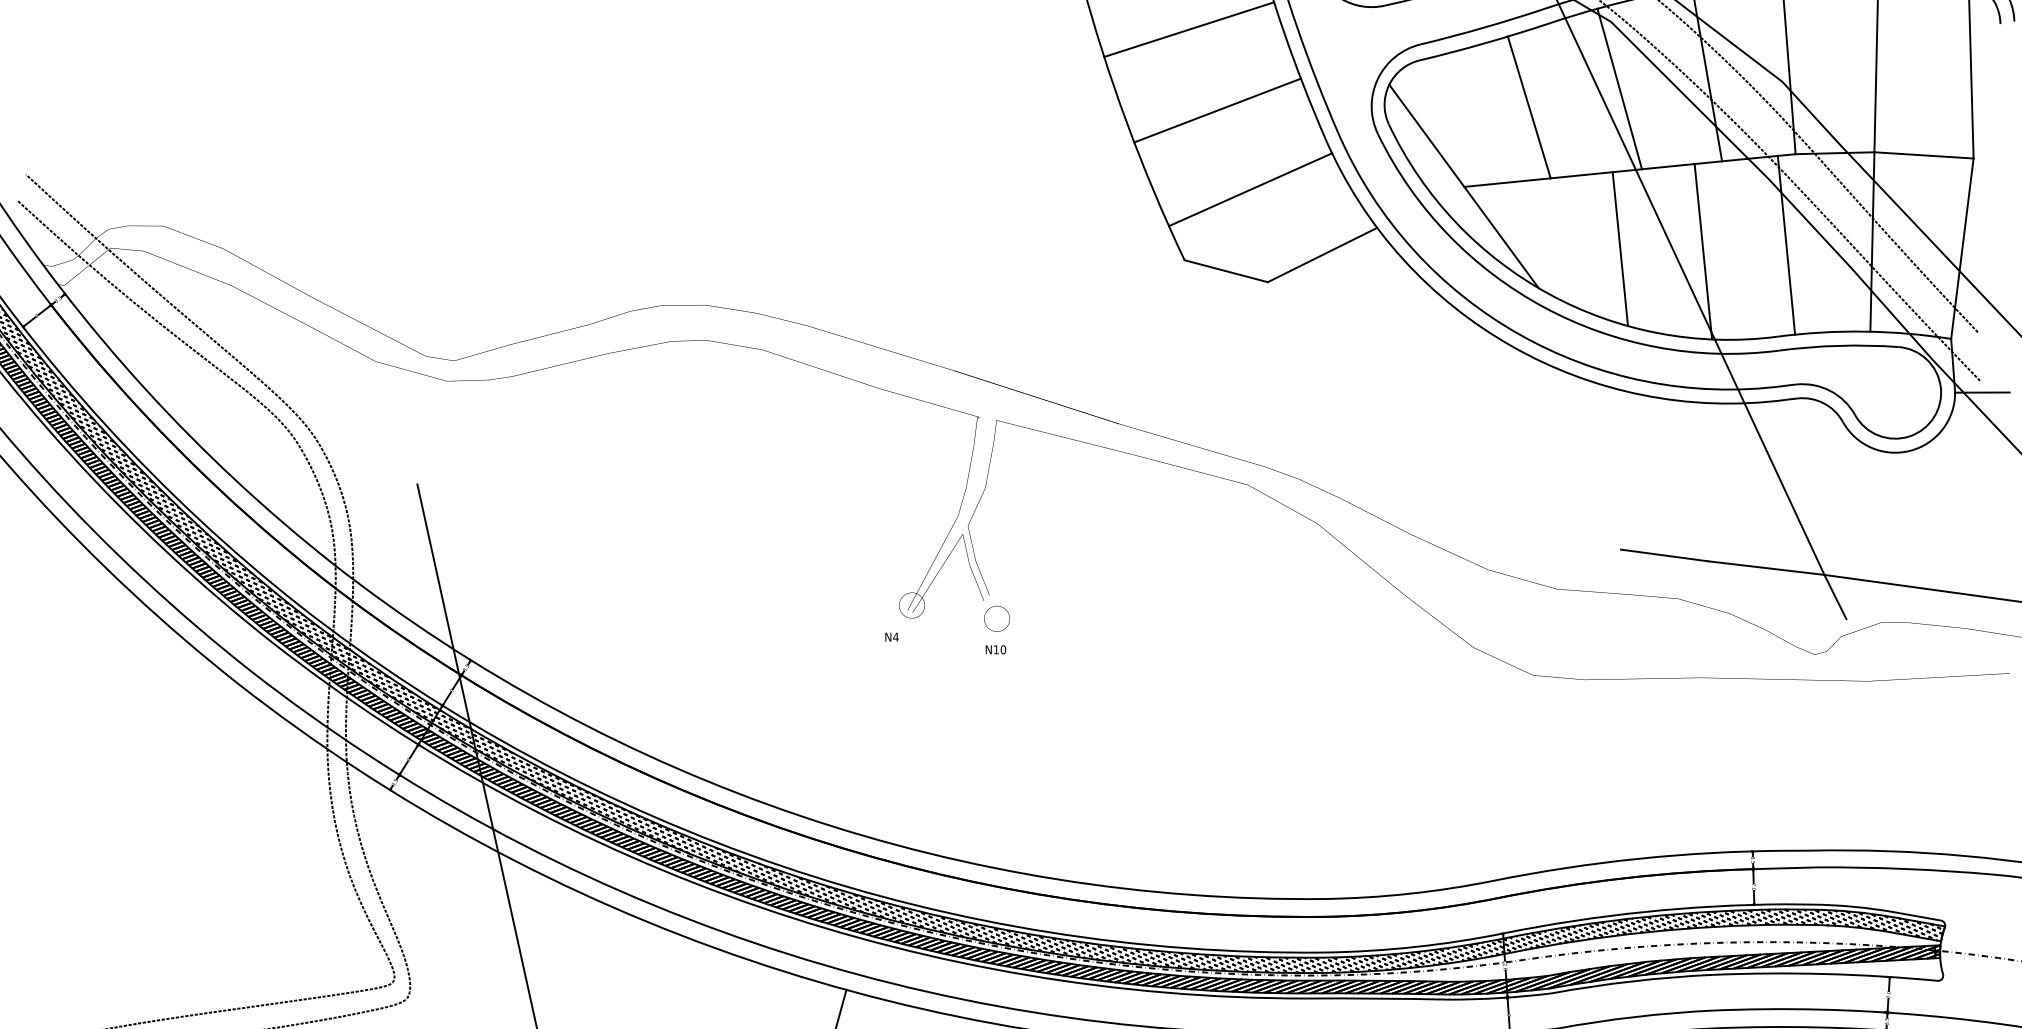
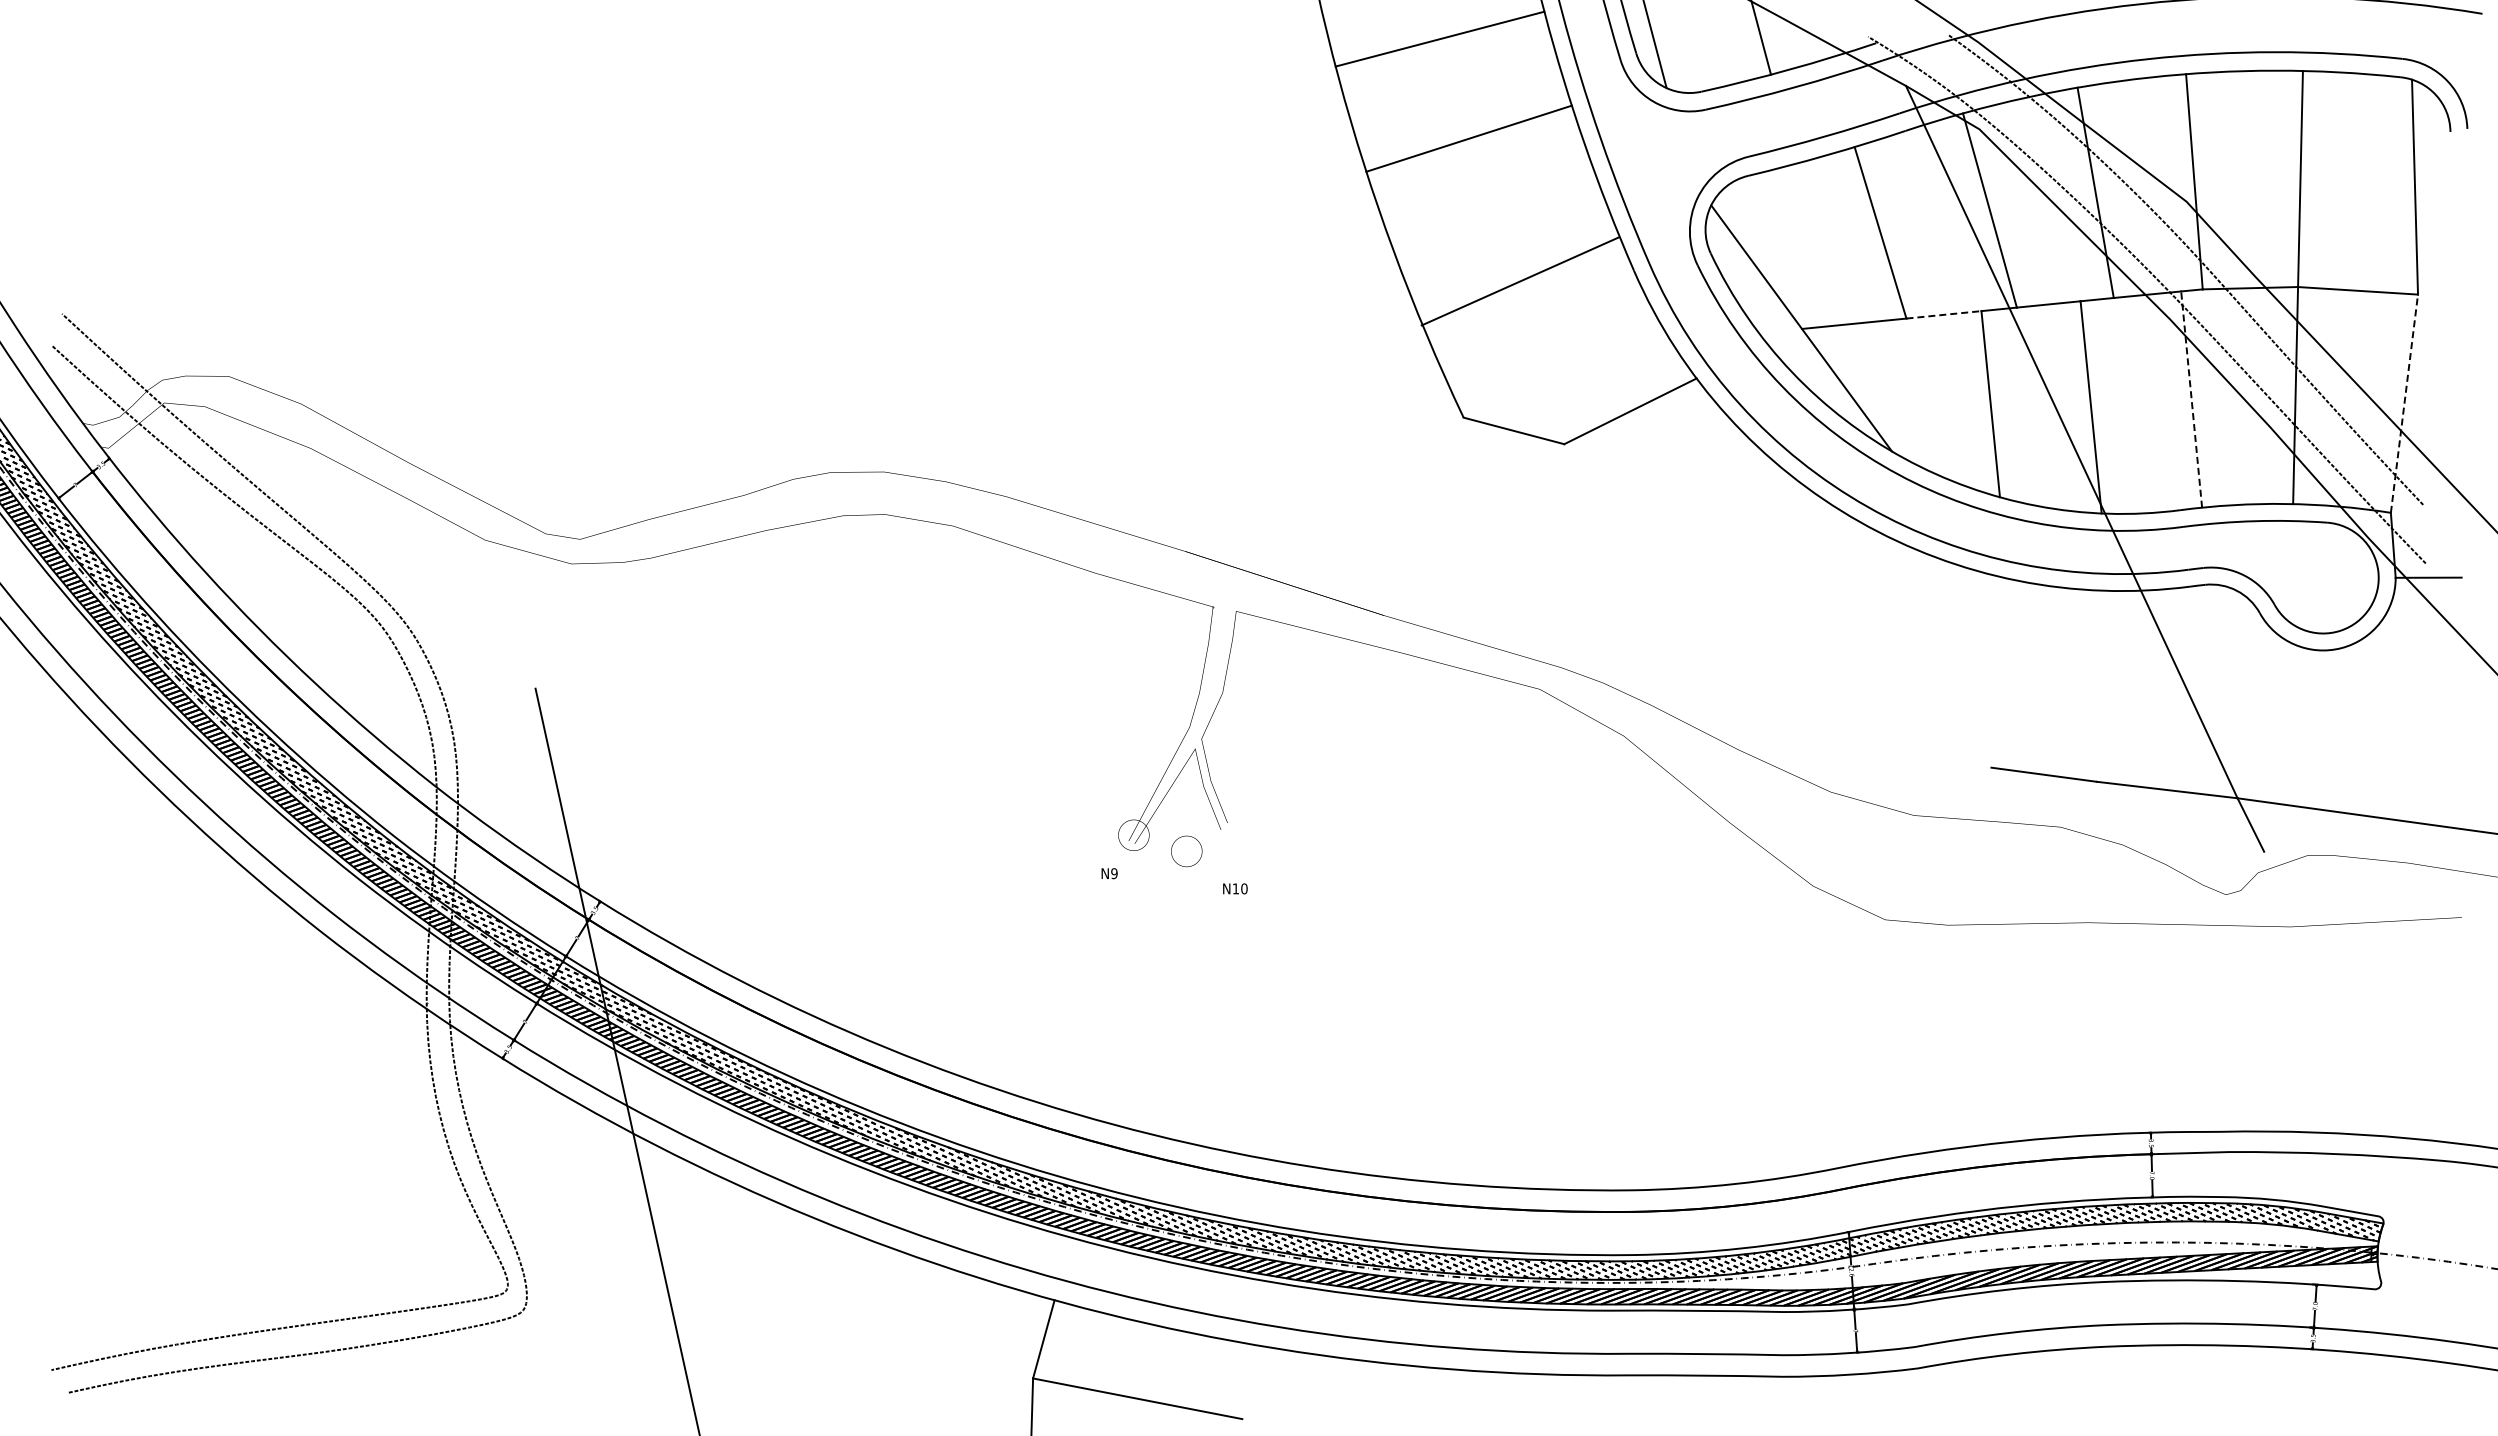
line: (1217, 110) -> (1503, 236), removed
line: (1581, 174) -> (1943, 314), solid -> dashed
line: (1250, 189) -> (1520, 281), moved
line: (1786, 245) -> (2191, 399), solid -> dashed
line: (1962, 248) -> (2404, 403), solid -> dashed
part: (996, 618) -> (1186, 851), moved
text: (895, 637) -> (1114, 873), N4 -> N9

